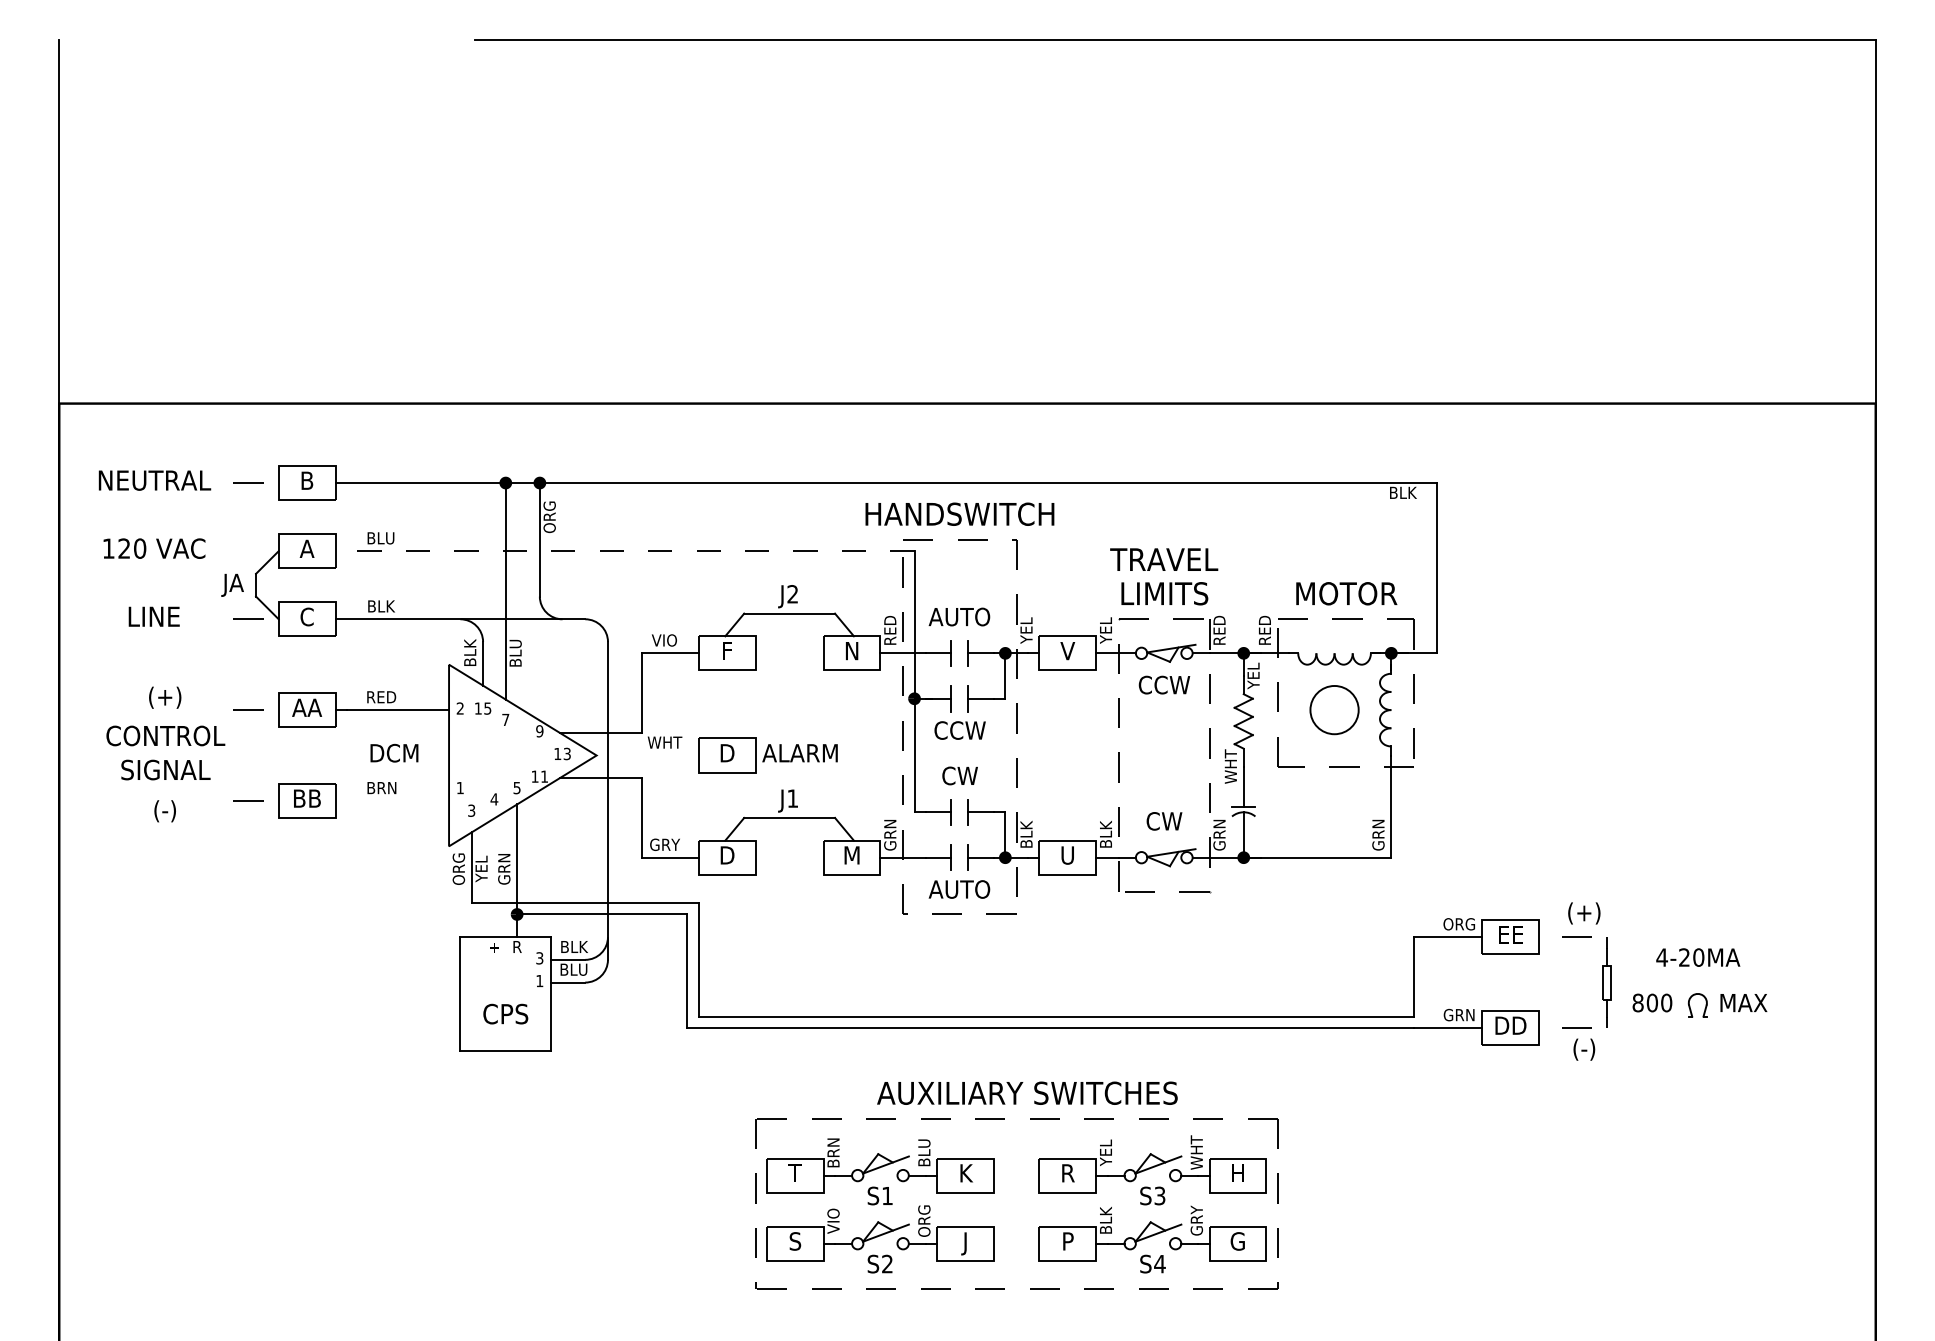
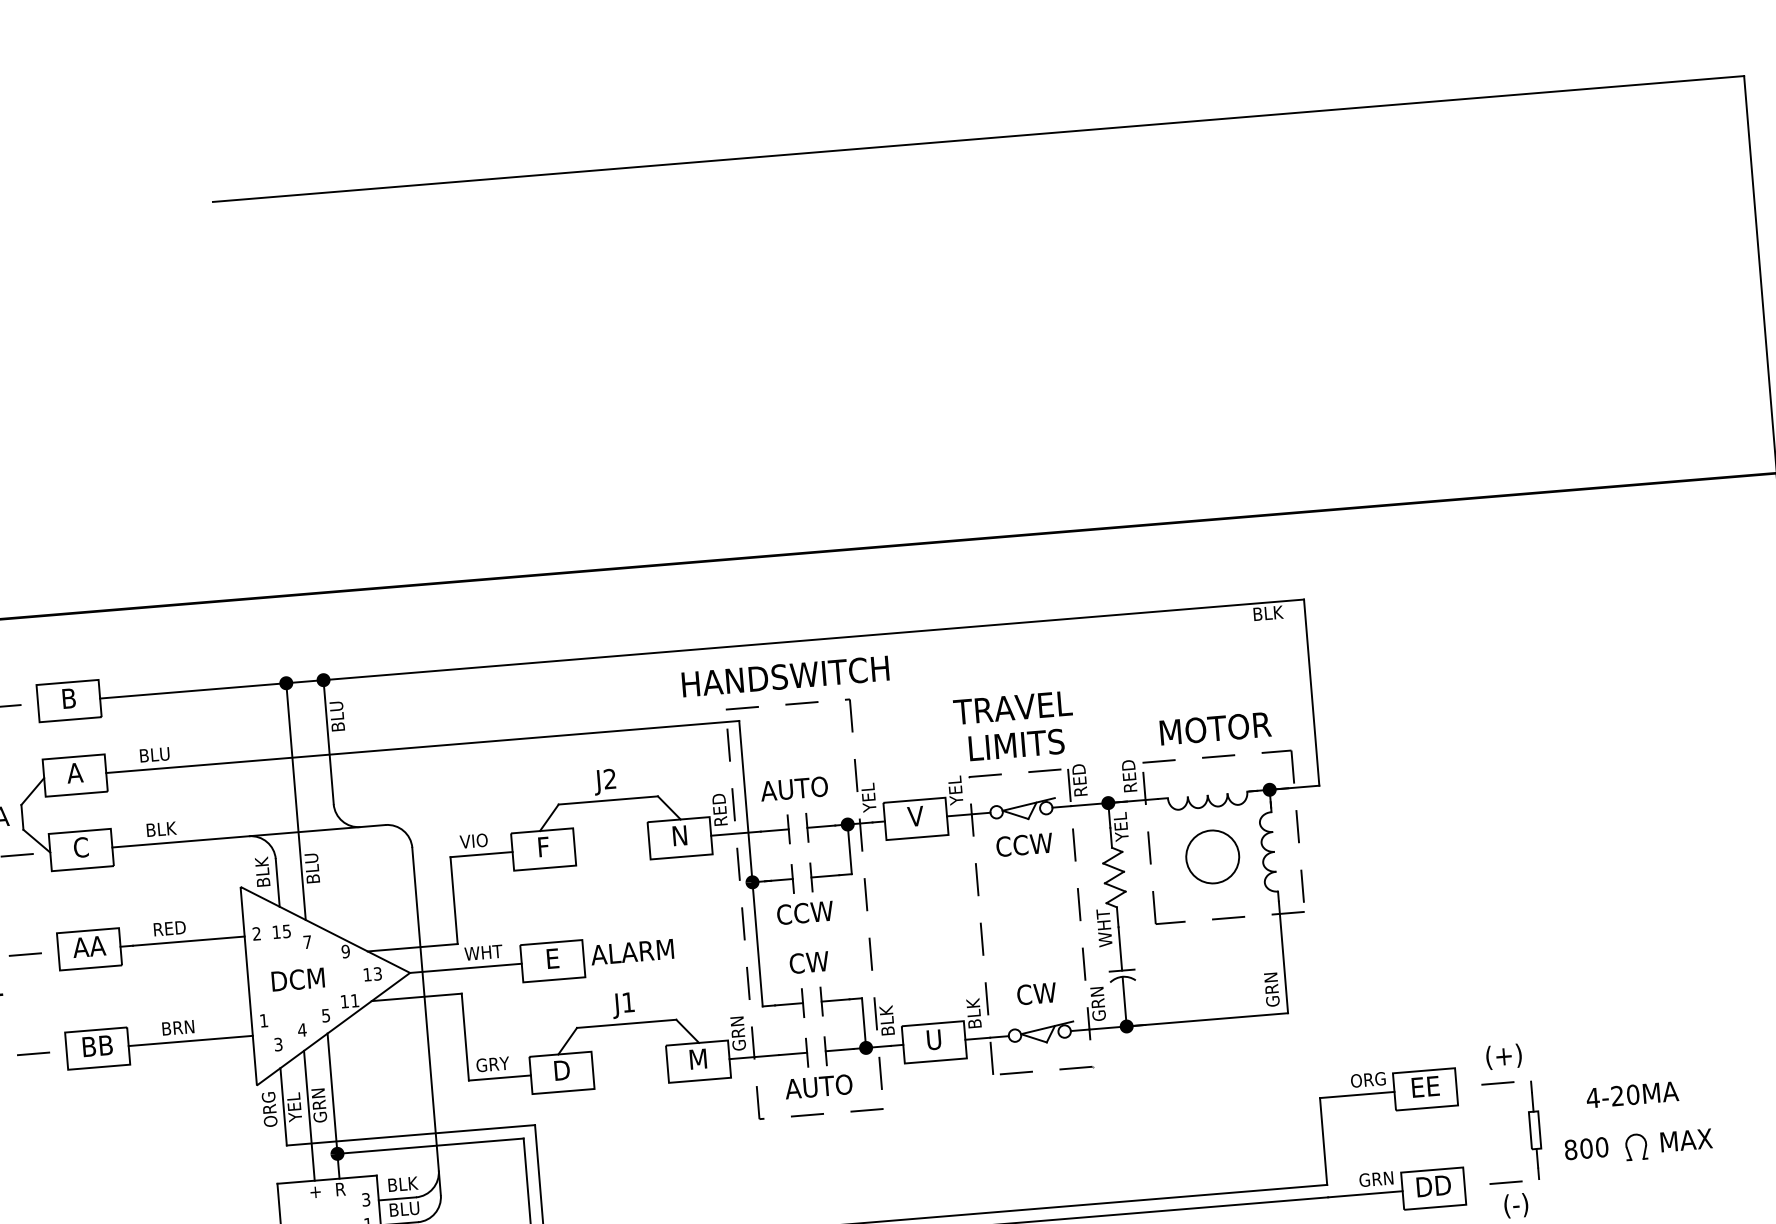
text: (549, 517) -> (337, 716), ORG -> BLU
line: (624, 551) -> (422, 747), dashed -> solid
text: (394, 752) -> (298, 978), moved
text: (727, 753) -> (552, 958), D -> E
line: (647, 755) -> (465, 968), added
line: (392, 800) -> (190, 1040), added
line: (494, 877) -> (309, 1115), added

